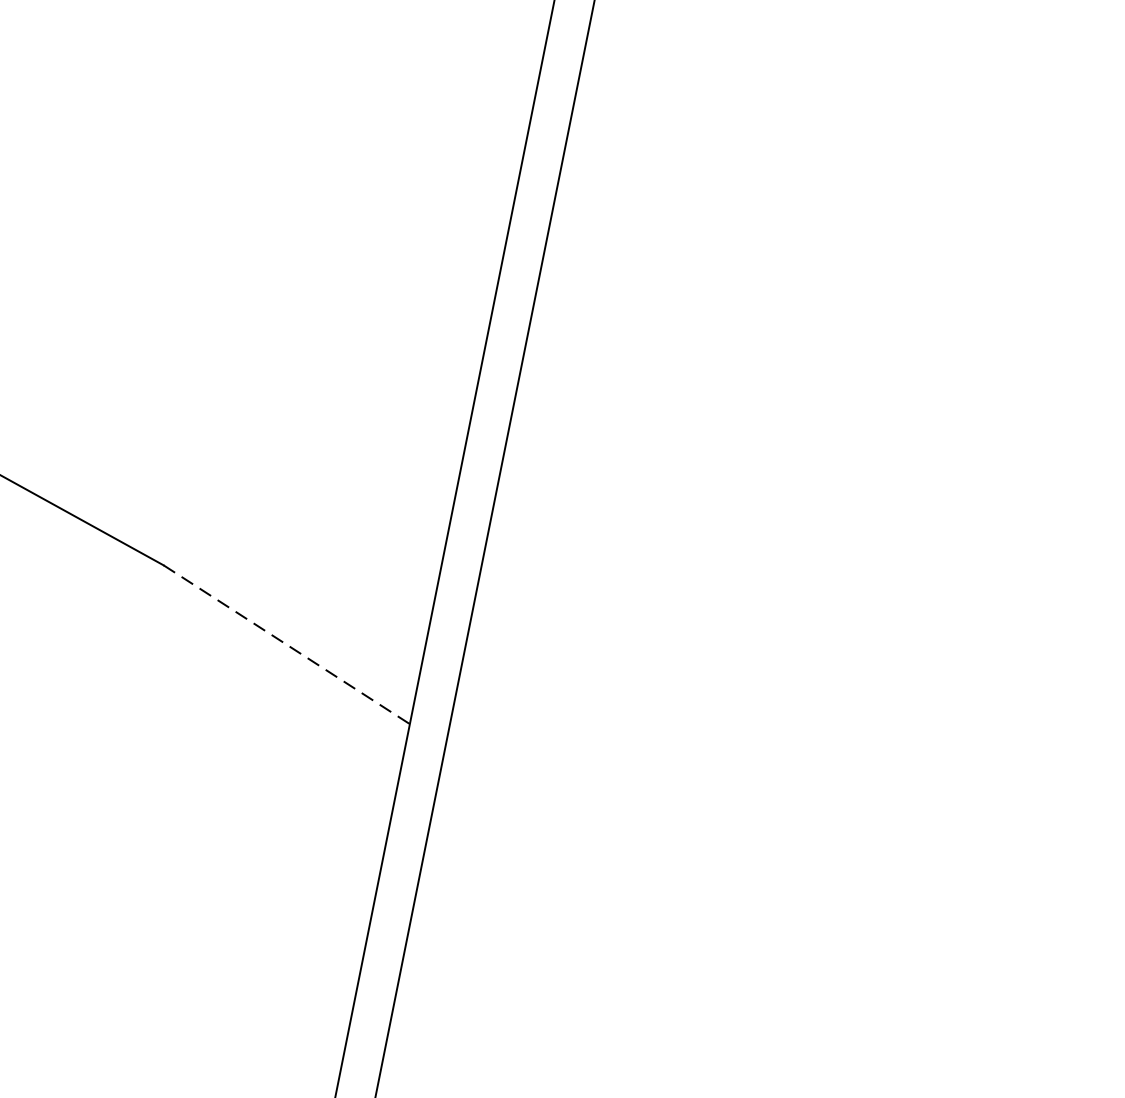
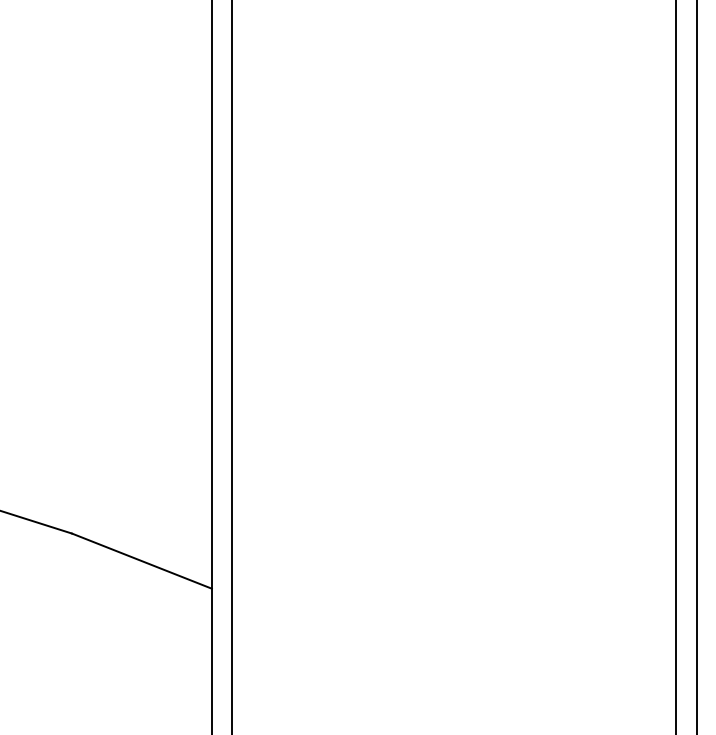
line: (287, 645) -> (142, 561), dashed -> solid

